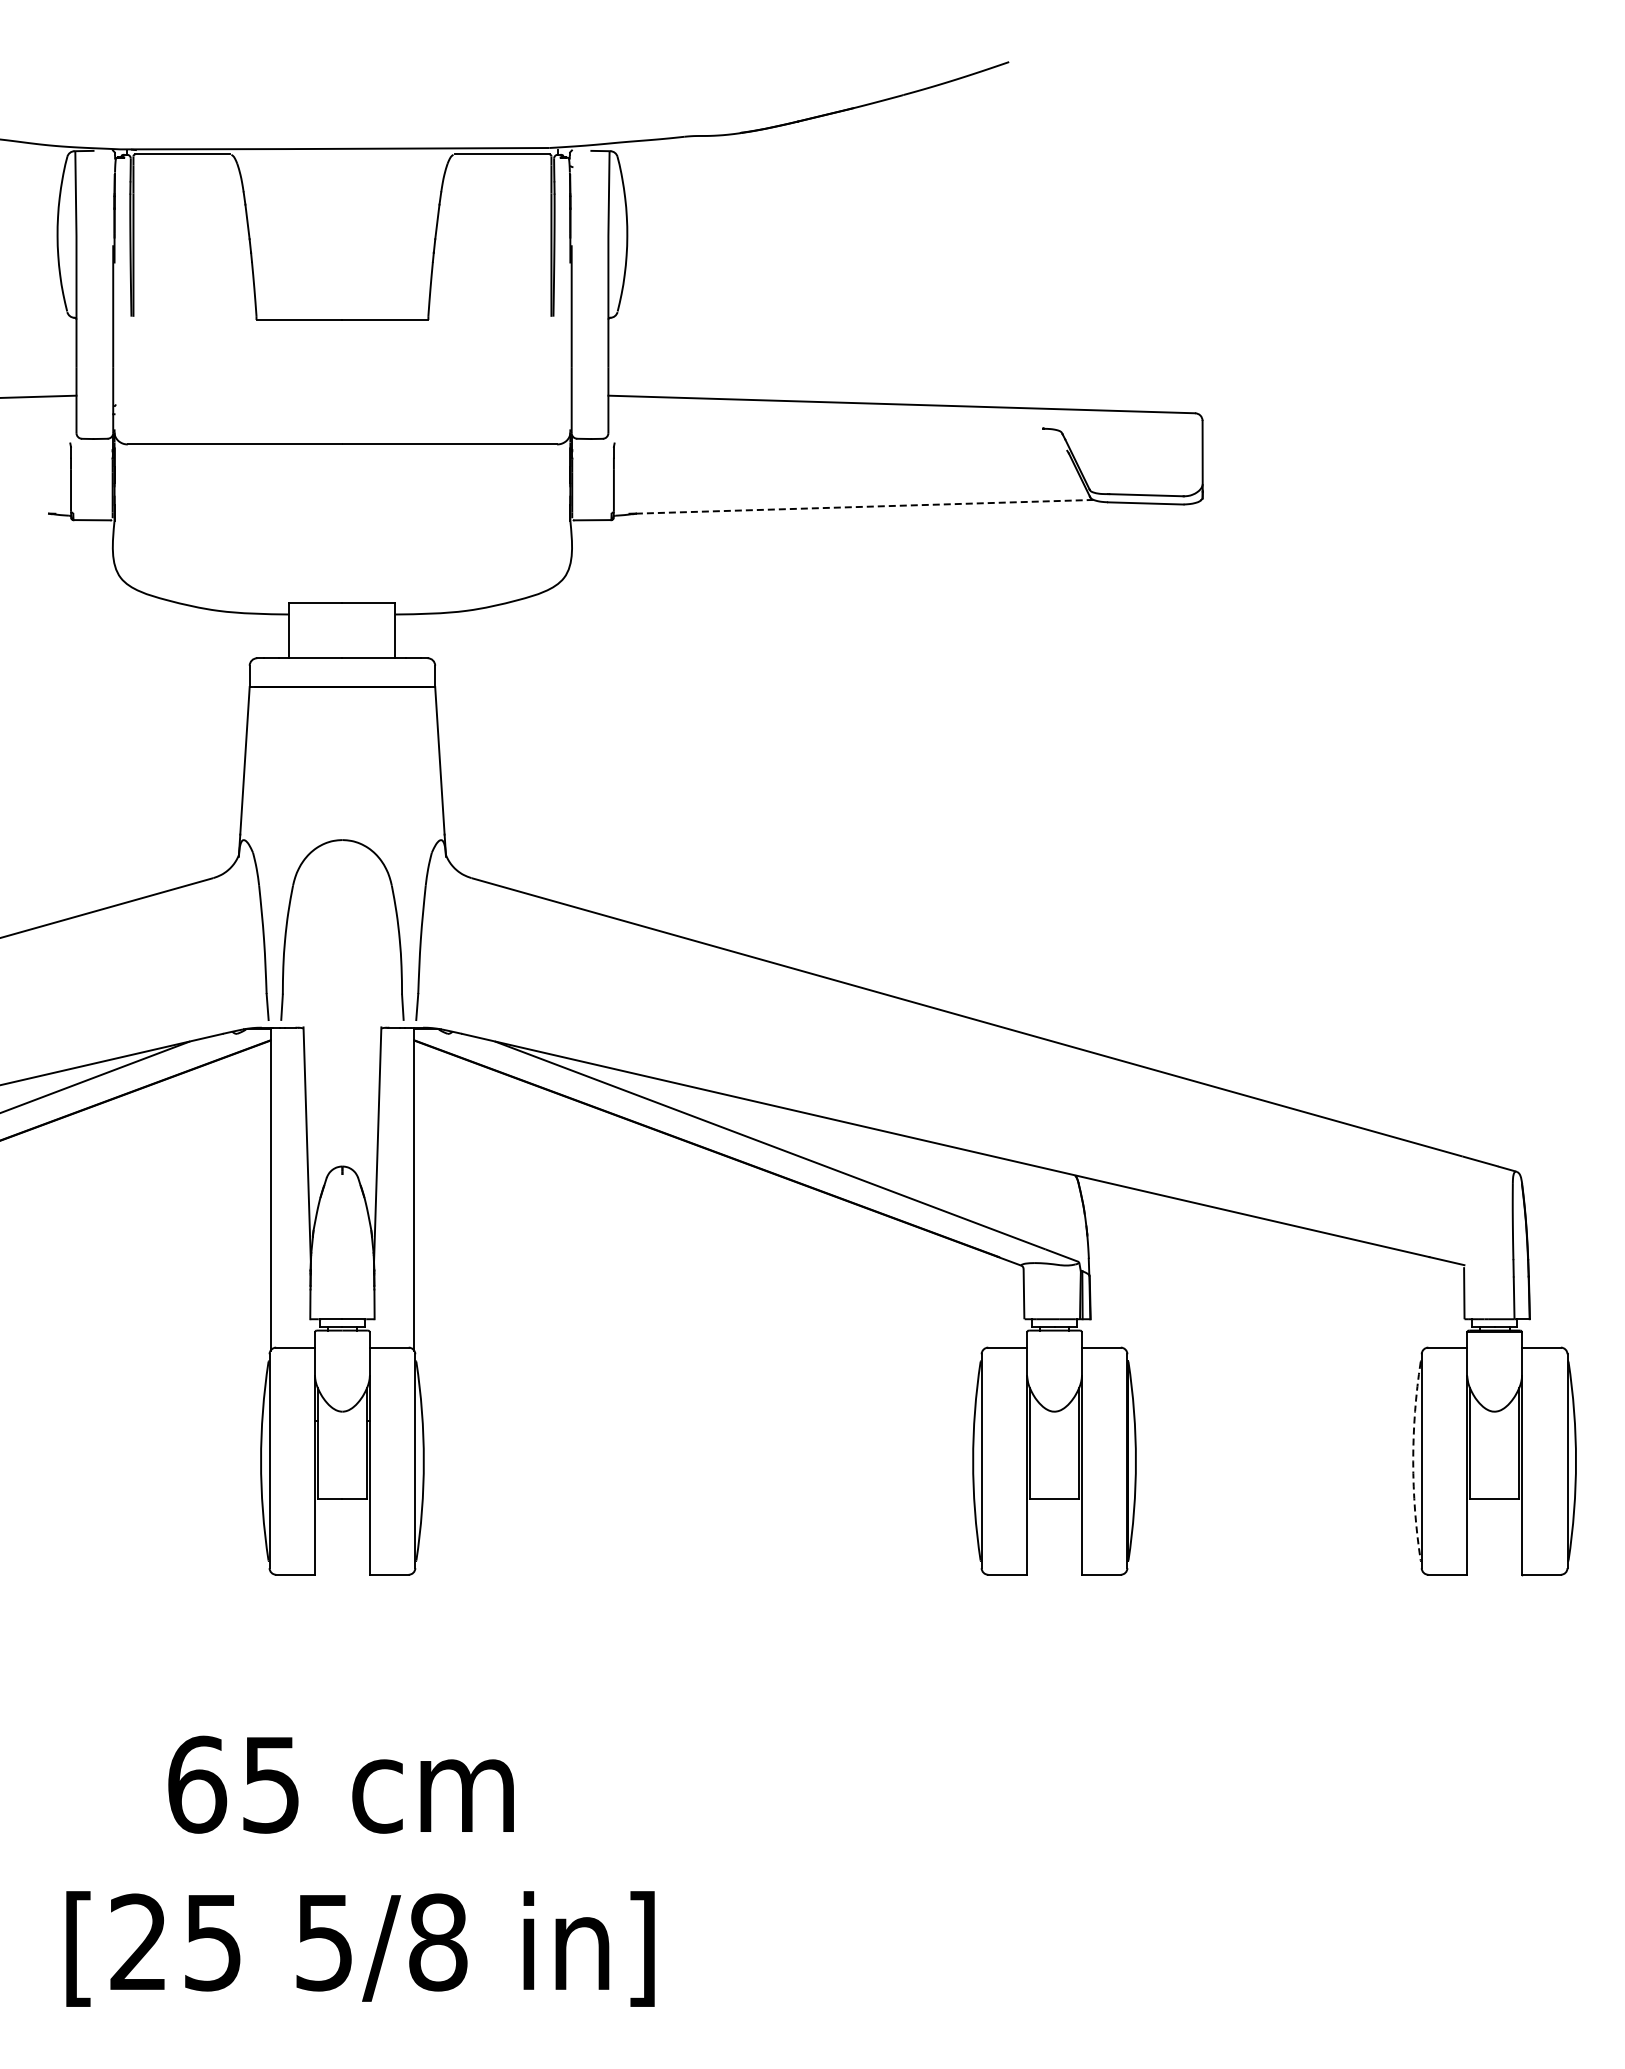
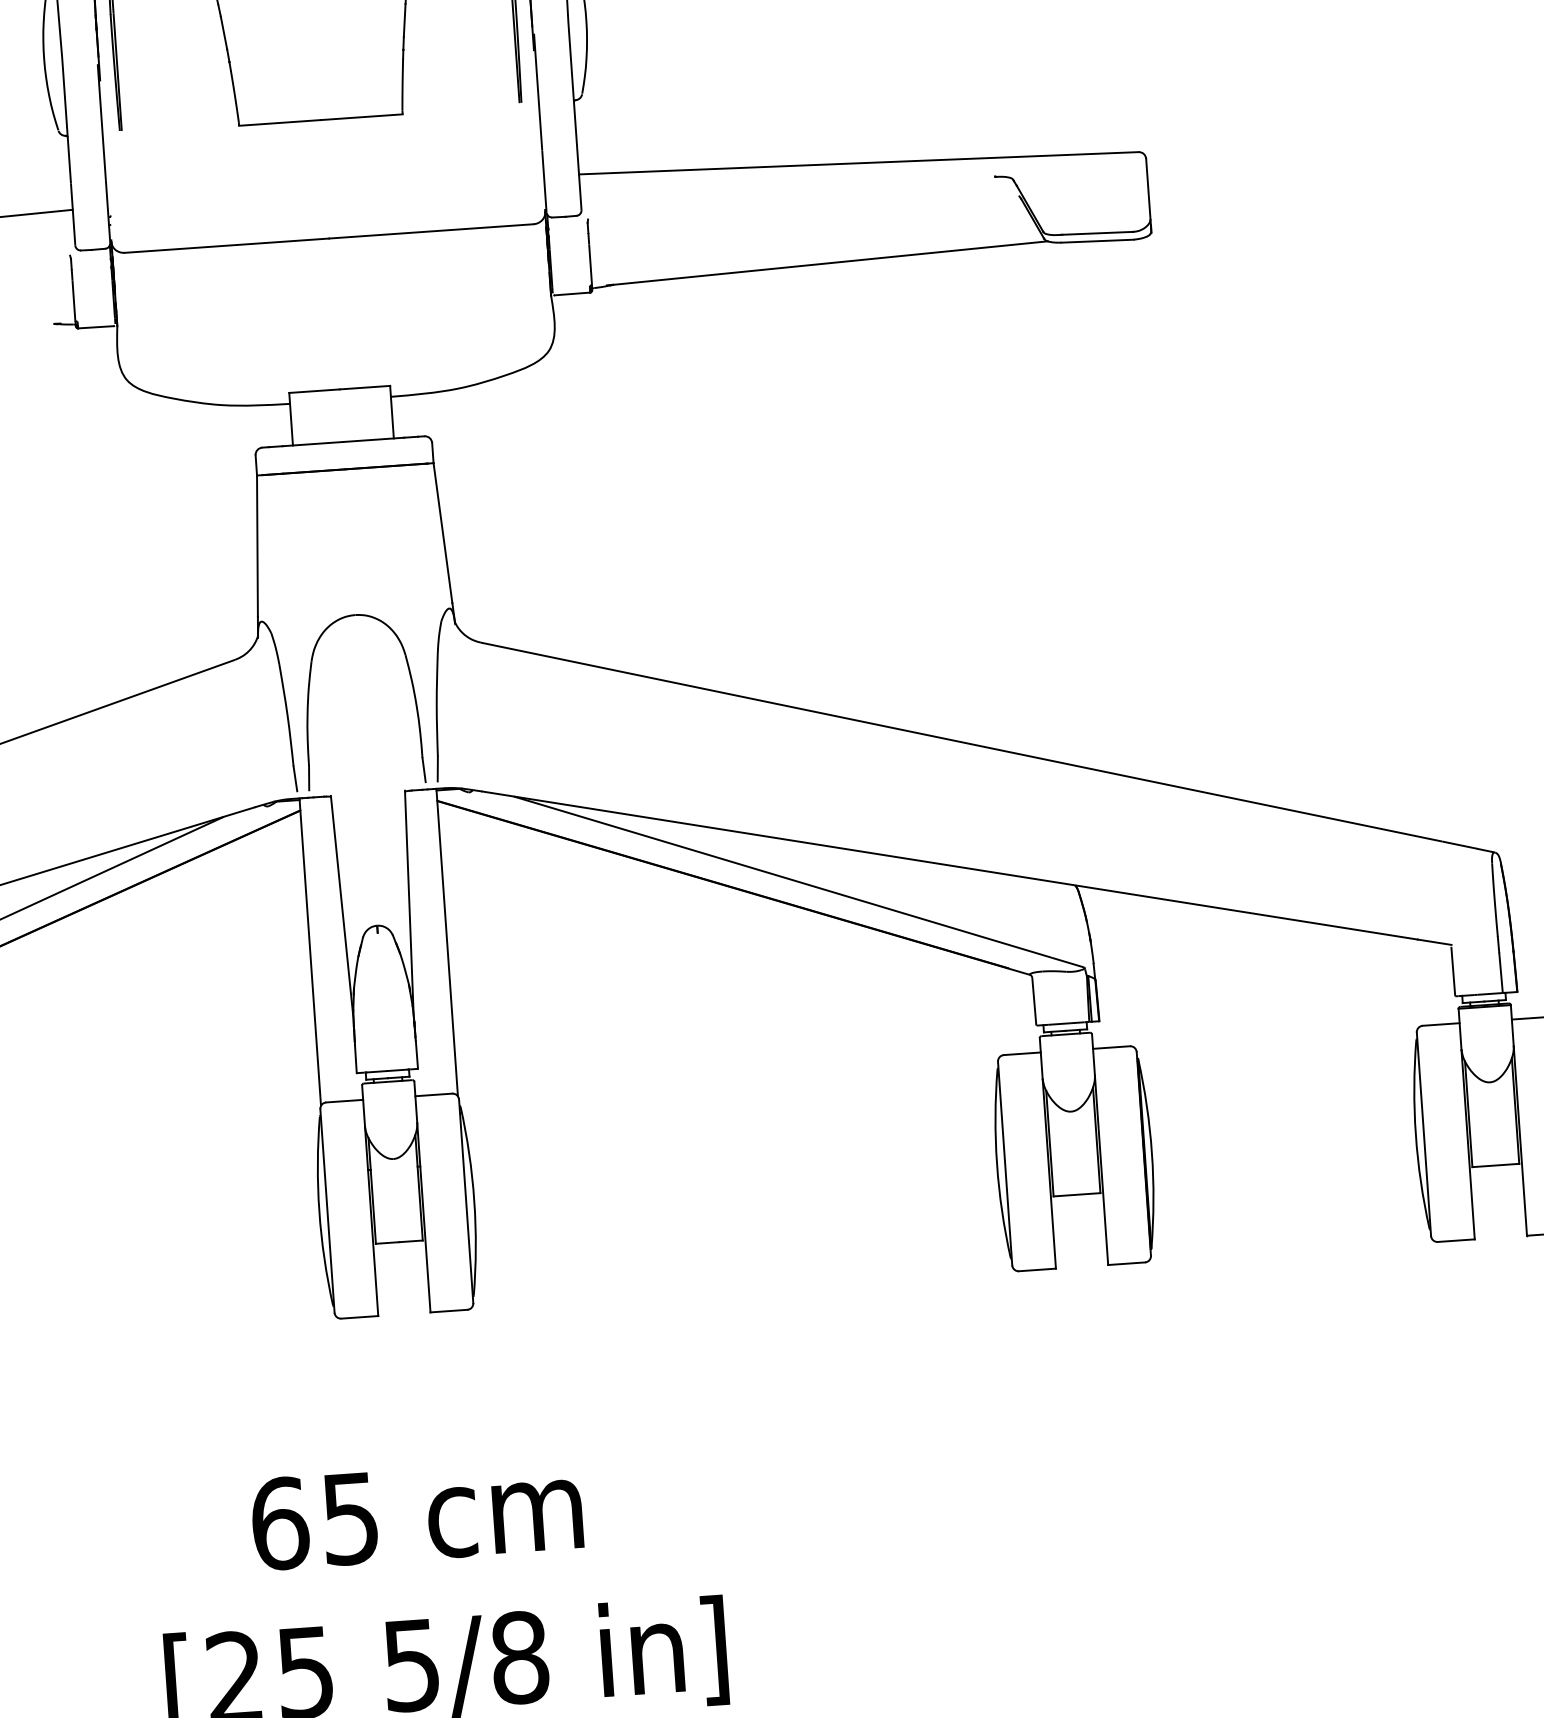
line: (864, 506) -> (830, 262), dashed -> solid
arc: (1413, 1461) -> (1416, 1135), dashed -> solid

